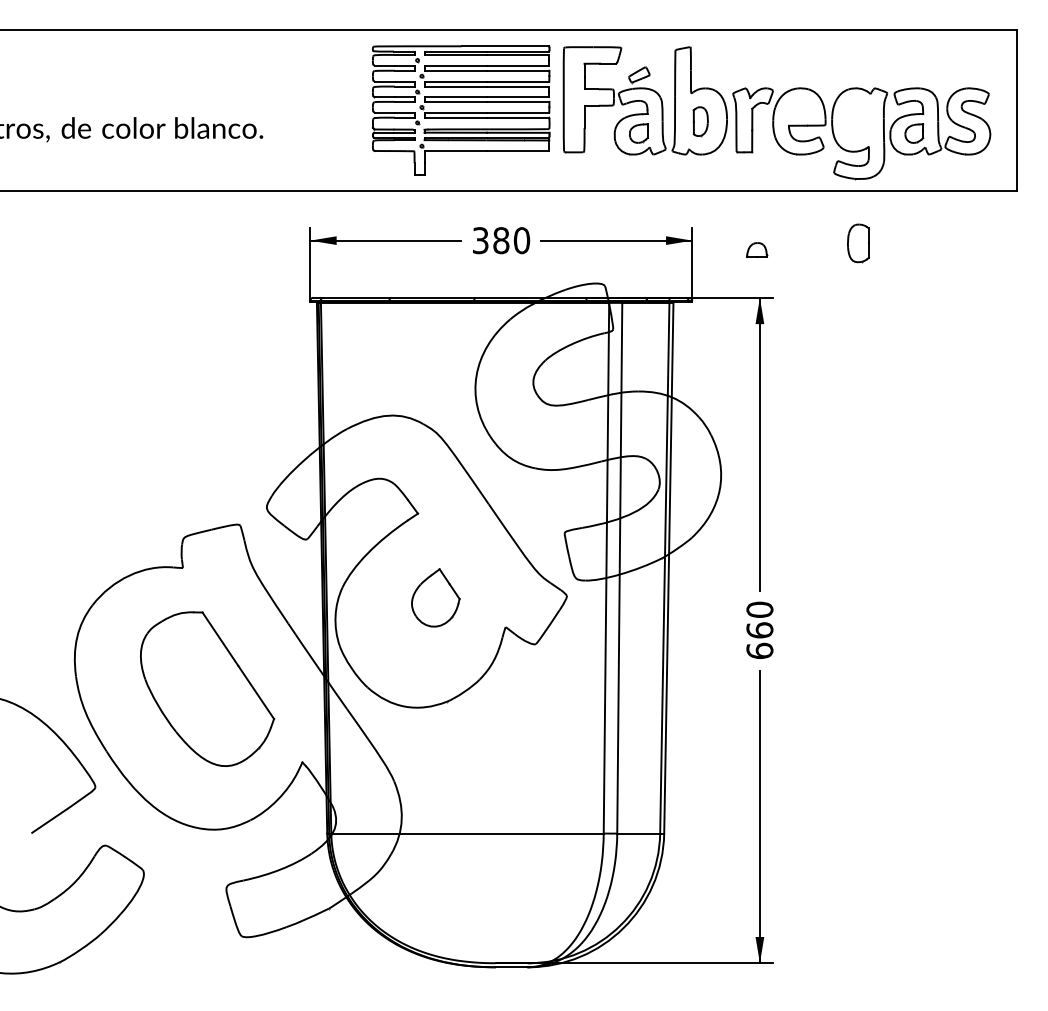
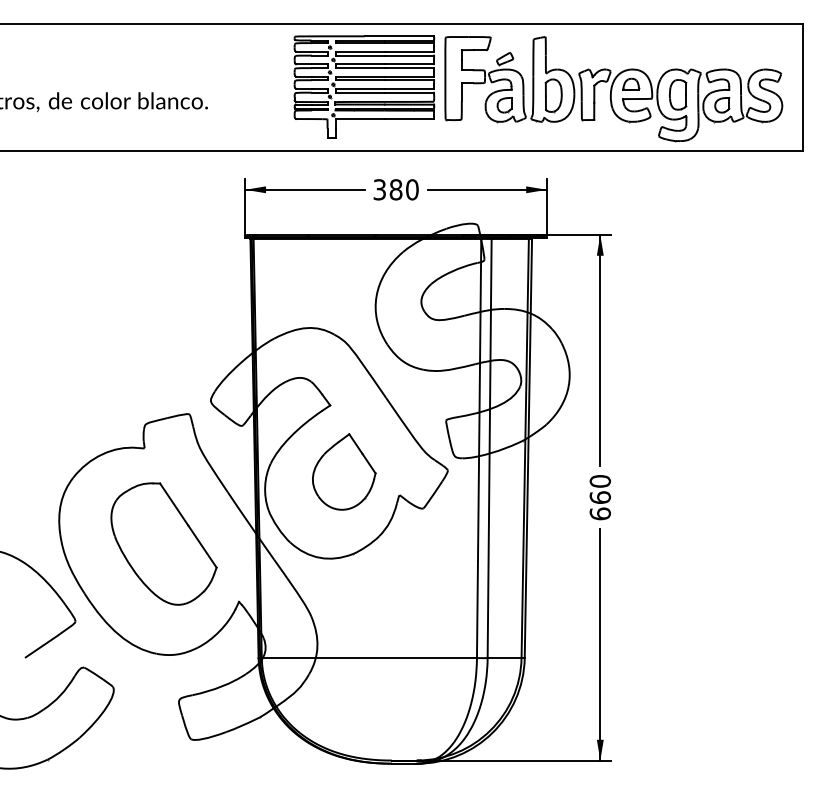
part: (700, 121) -> (553, 95), size x1.43
part: (858, 243) -> (678, 94), moved
part: (757, 249) -> (631, 83), moved
part: (435, 597) -> (344, 471), size x1.67

